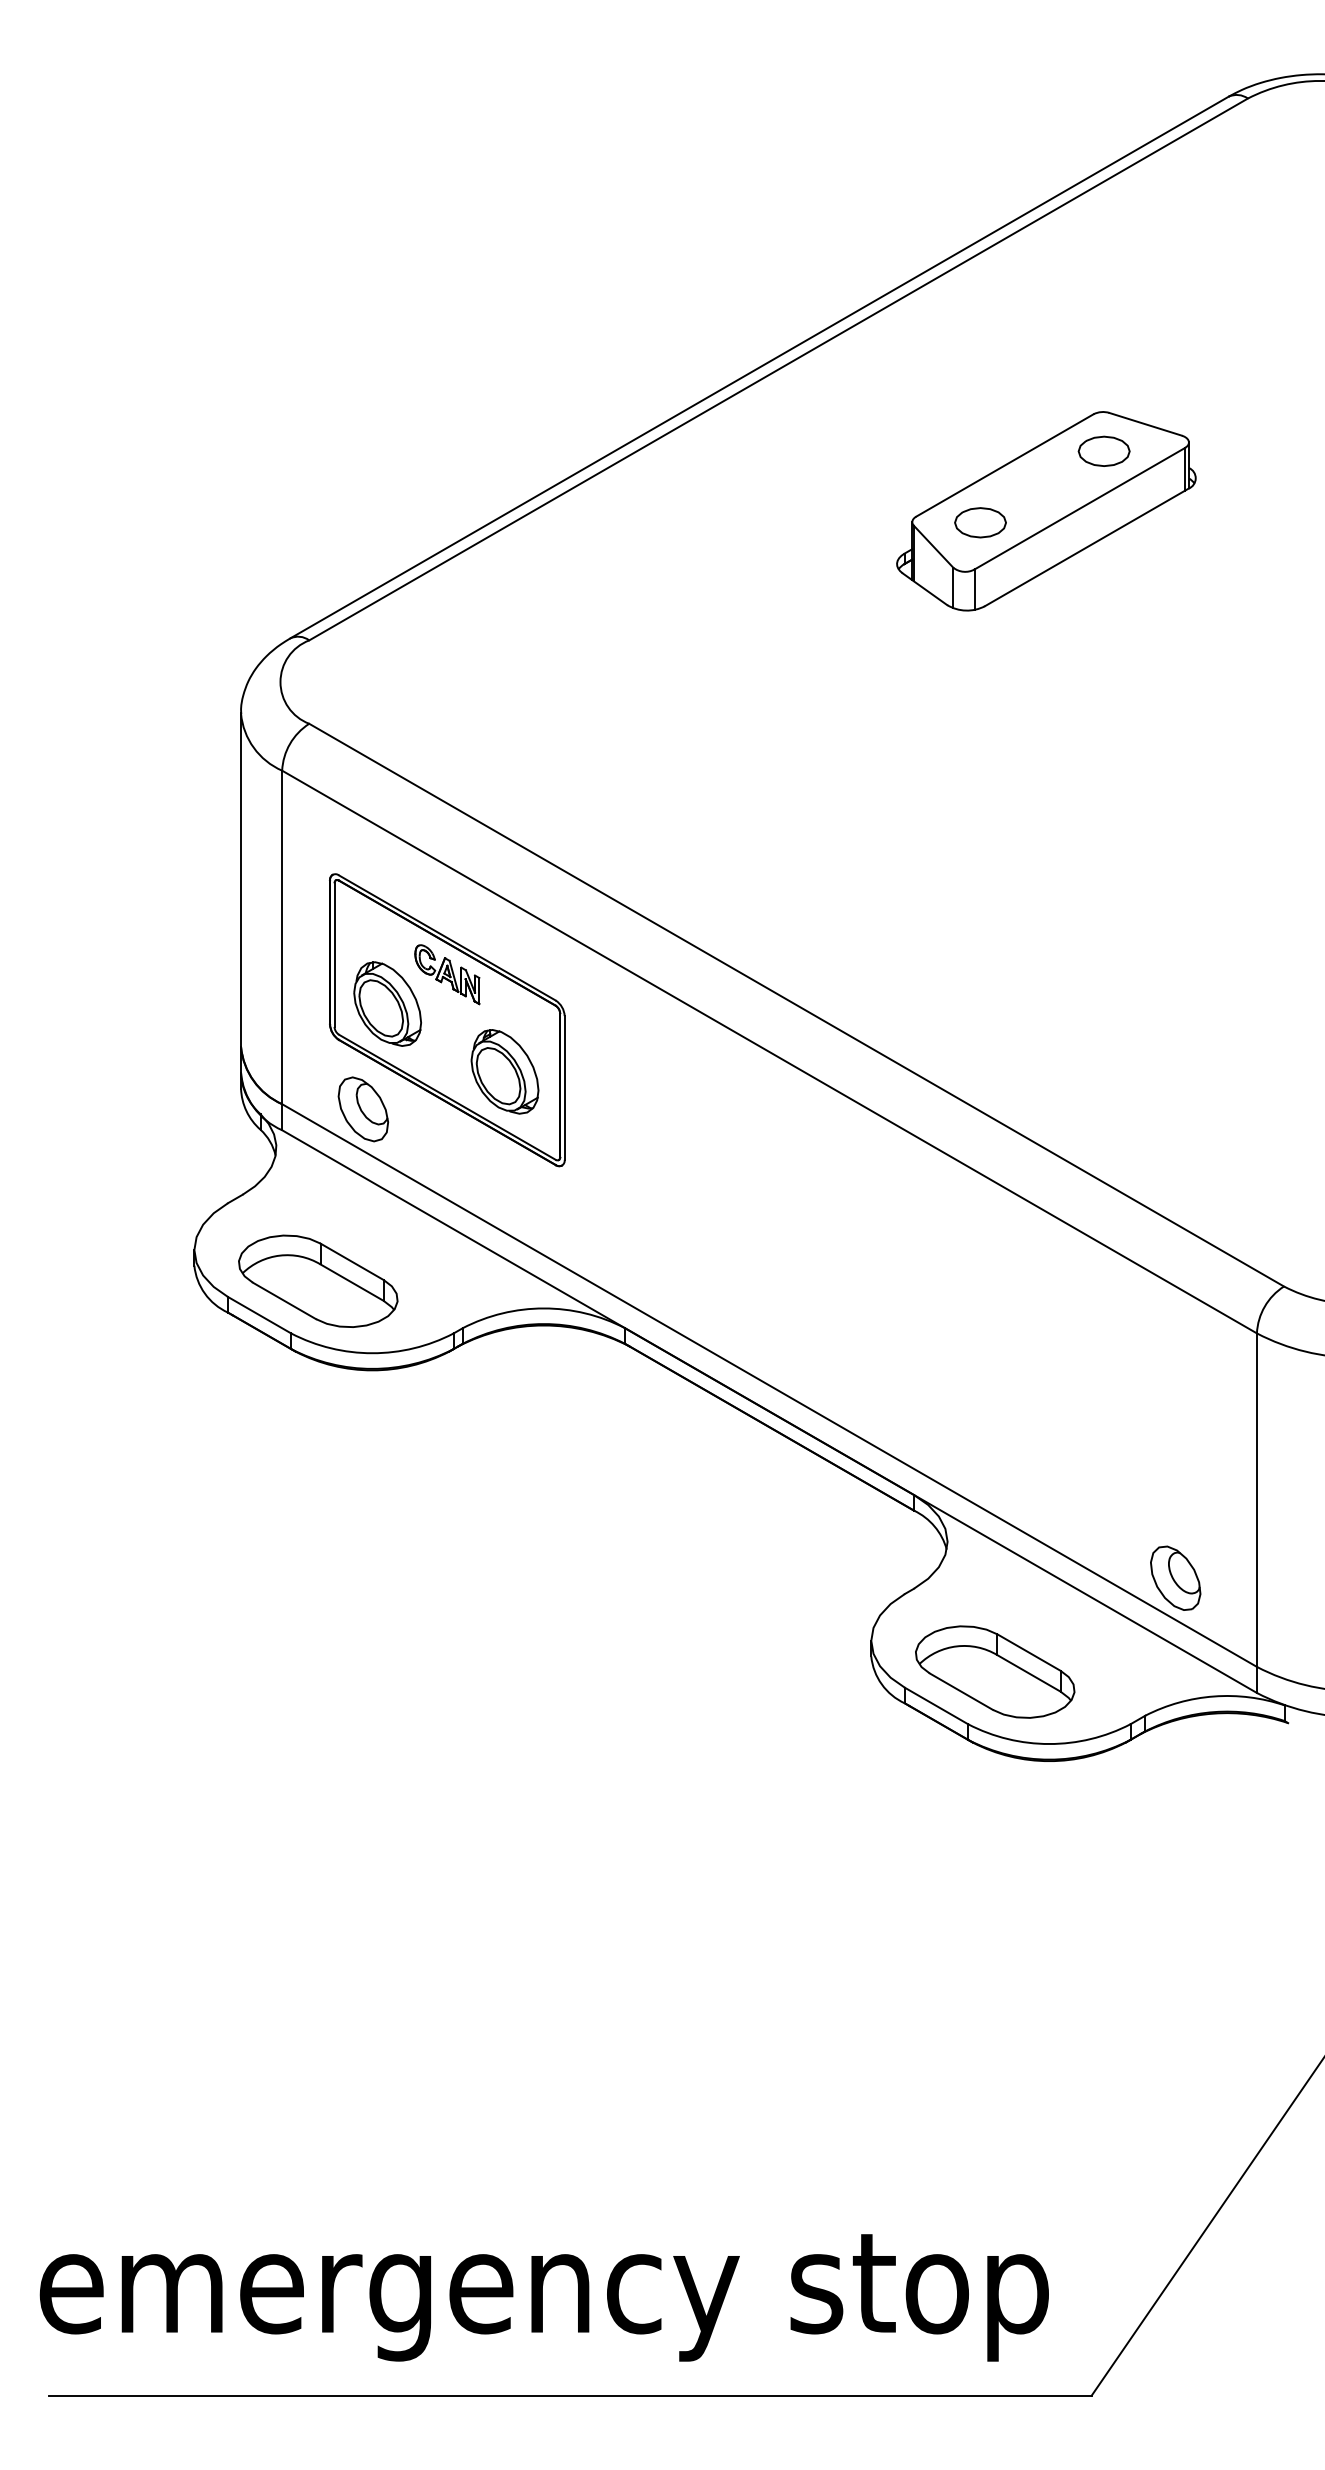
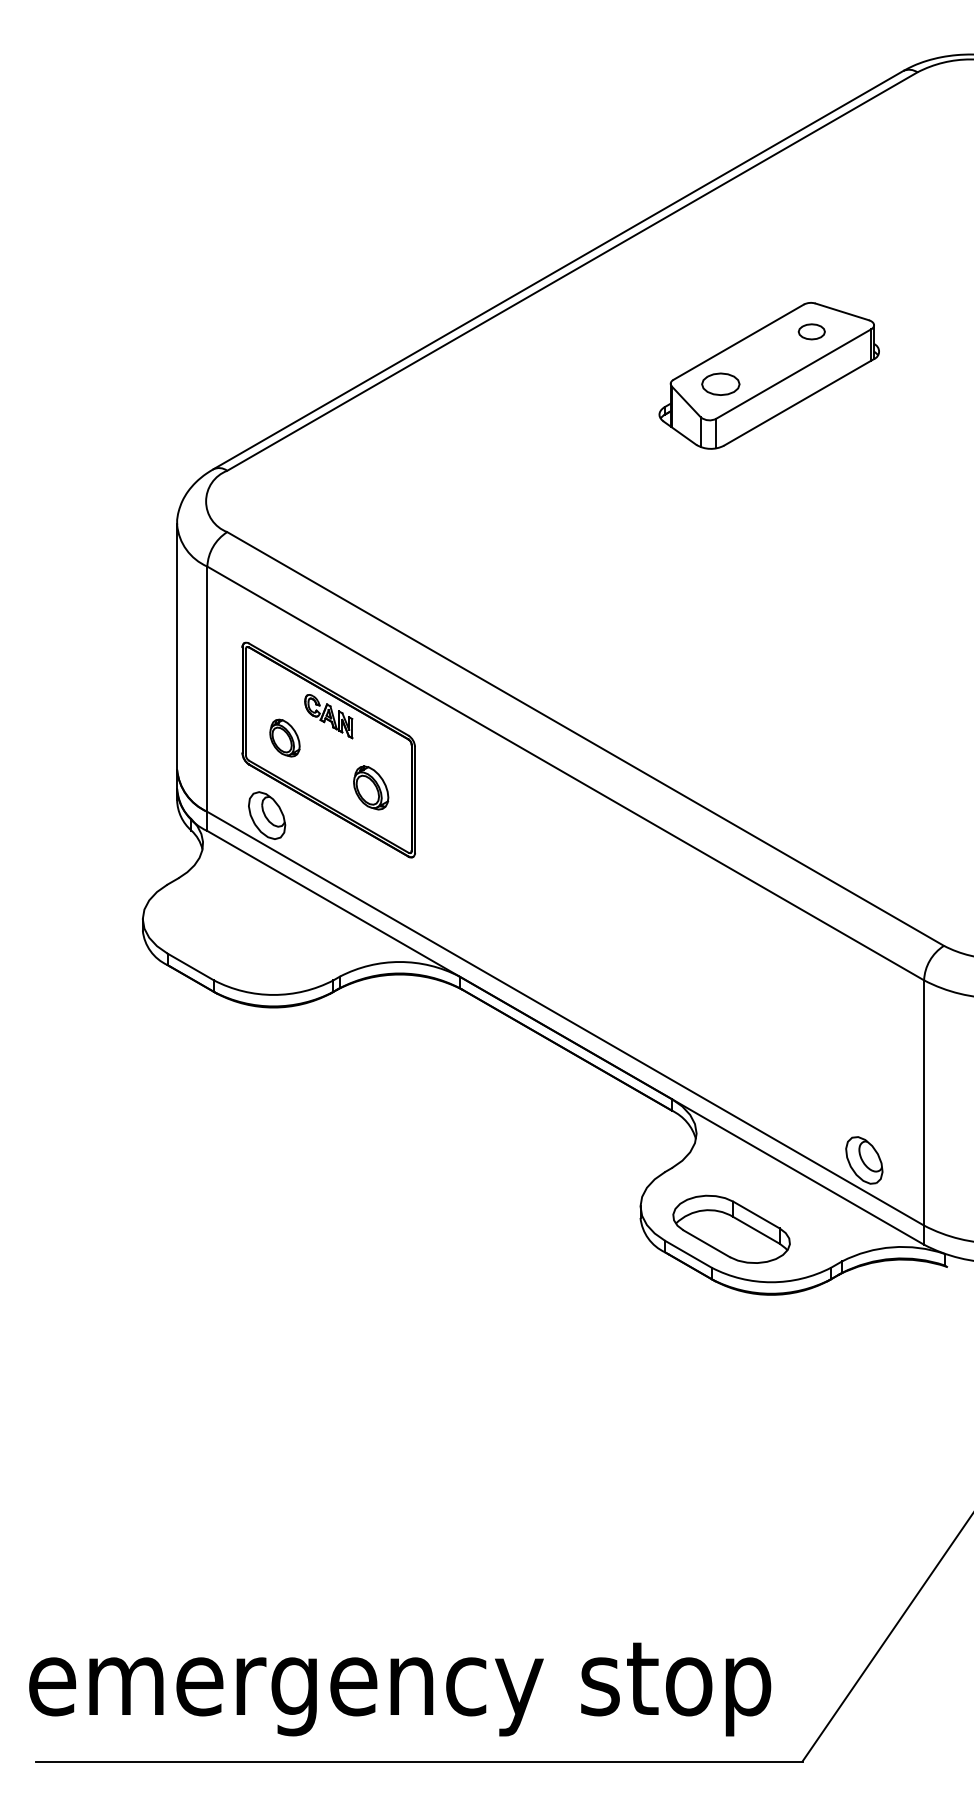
part: (1103, 450) -> (811, 331), size x0.7
part: (387, 1003) -> (284, 737), size x0.6
part: (504, 1071) -> (370, 787), size x0.7
part: (317, 1280) -> (233, 941), removed

